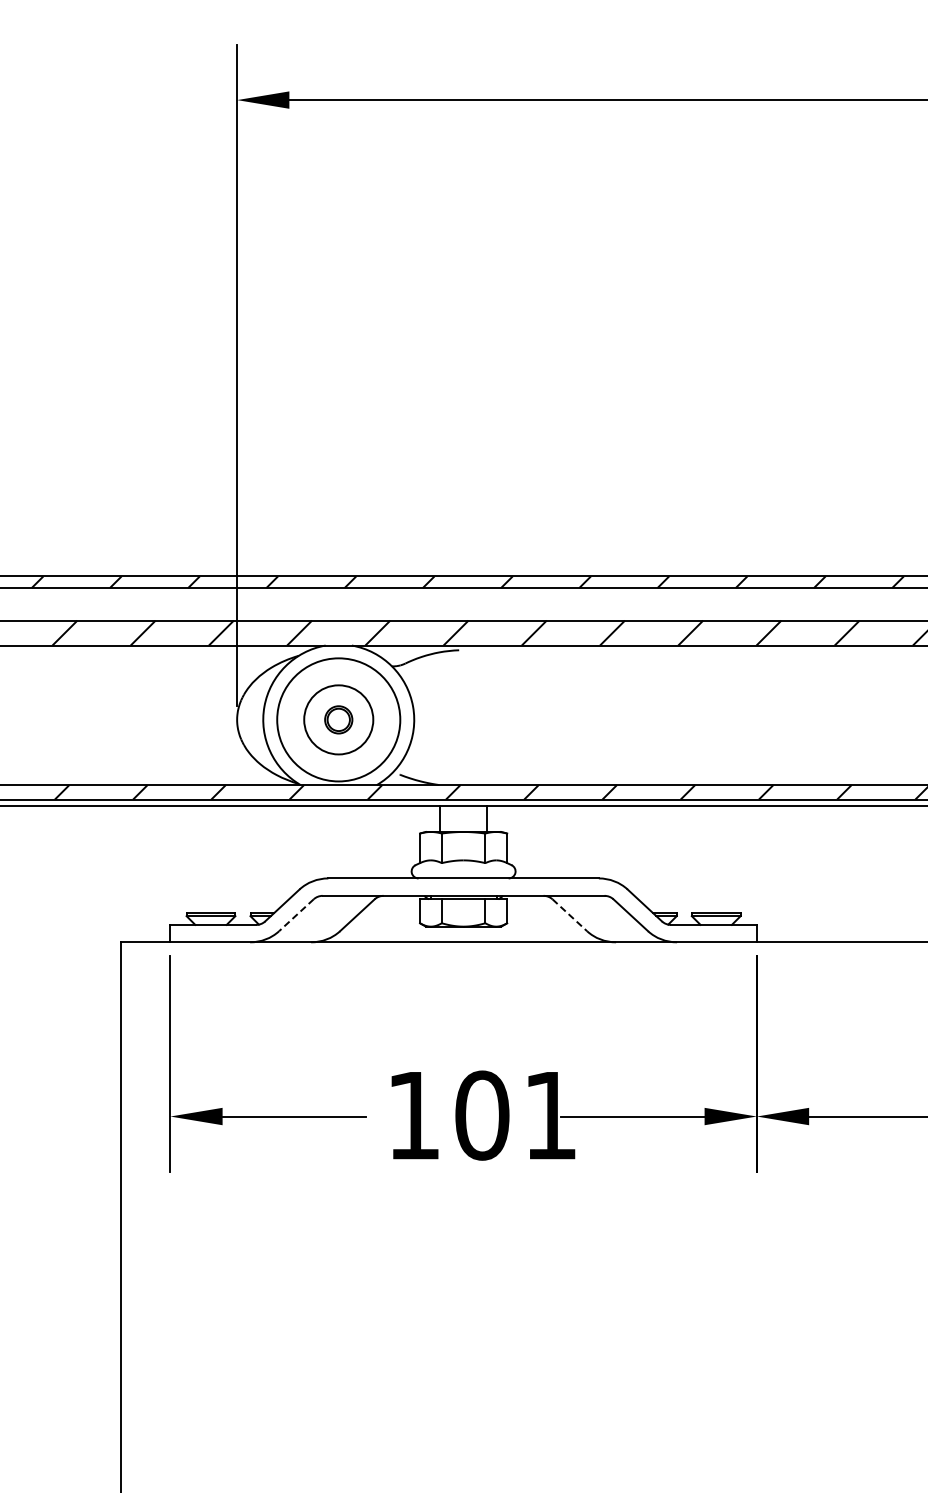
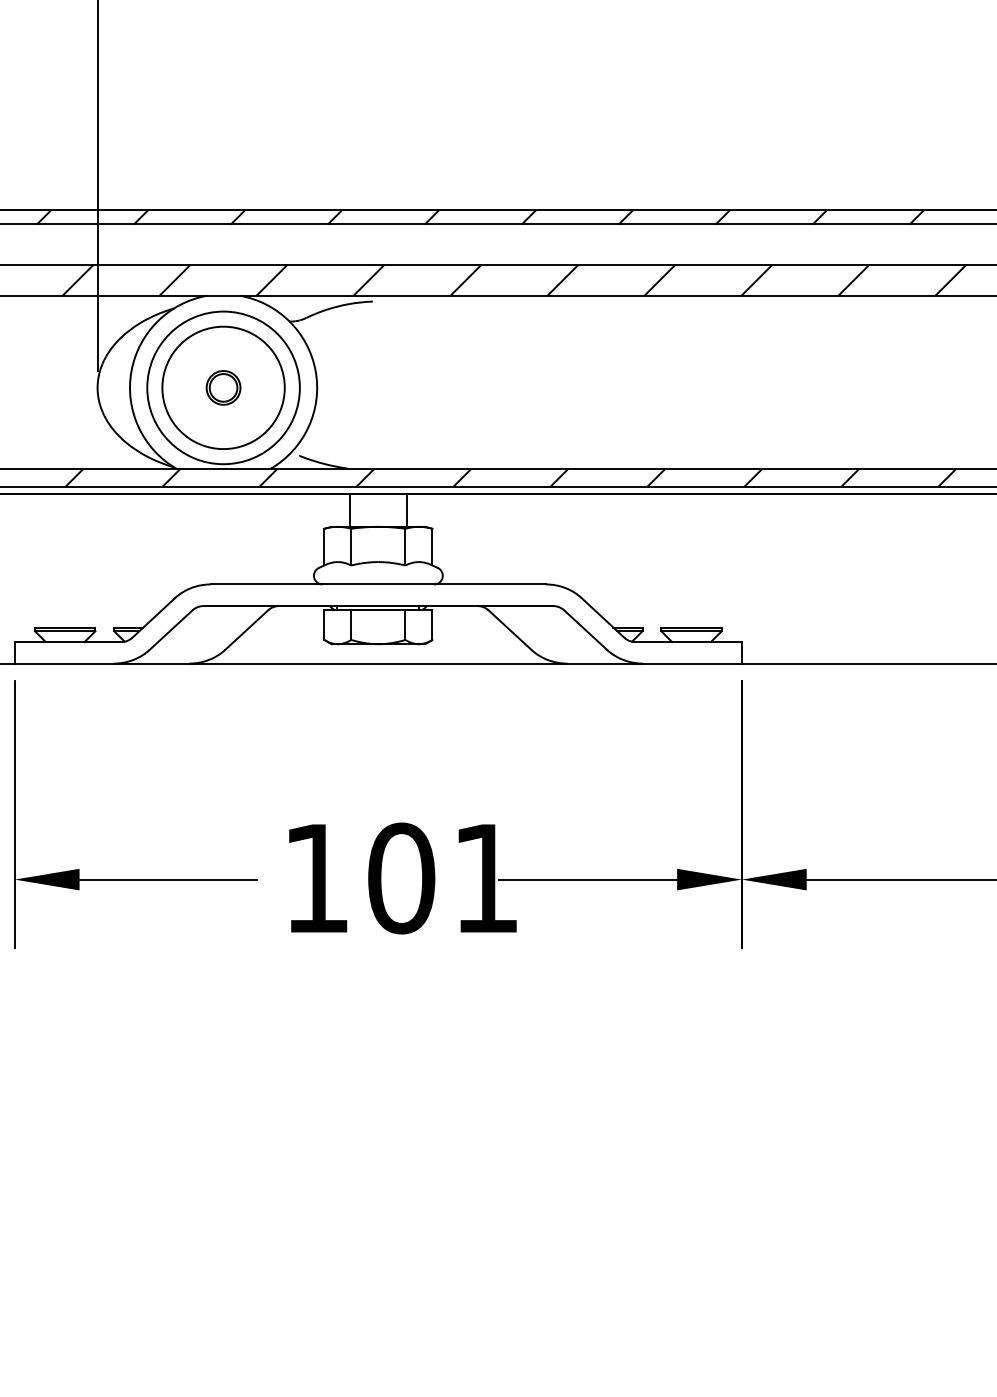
circle: (338, 719) -> (223, 387), size x1.43
line: (296, 915) -> (171, 630), dashed -> solid
line: (569, 915) -> (509, 630), dashed -> solid

